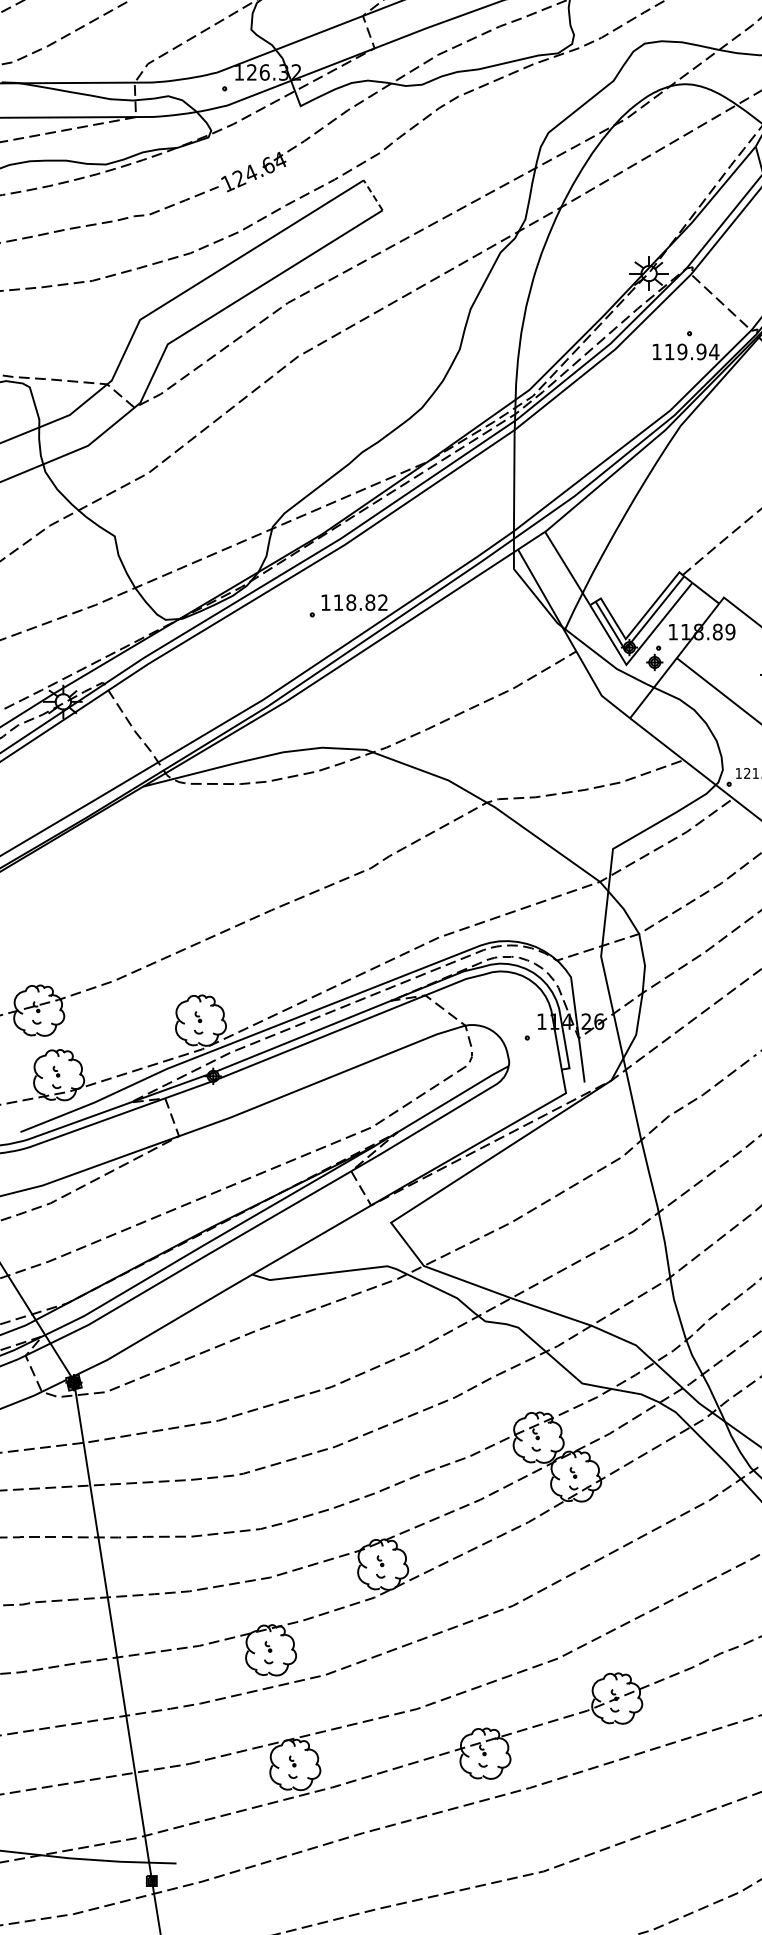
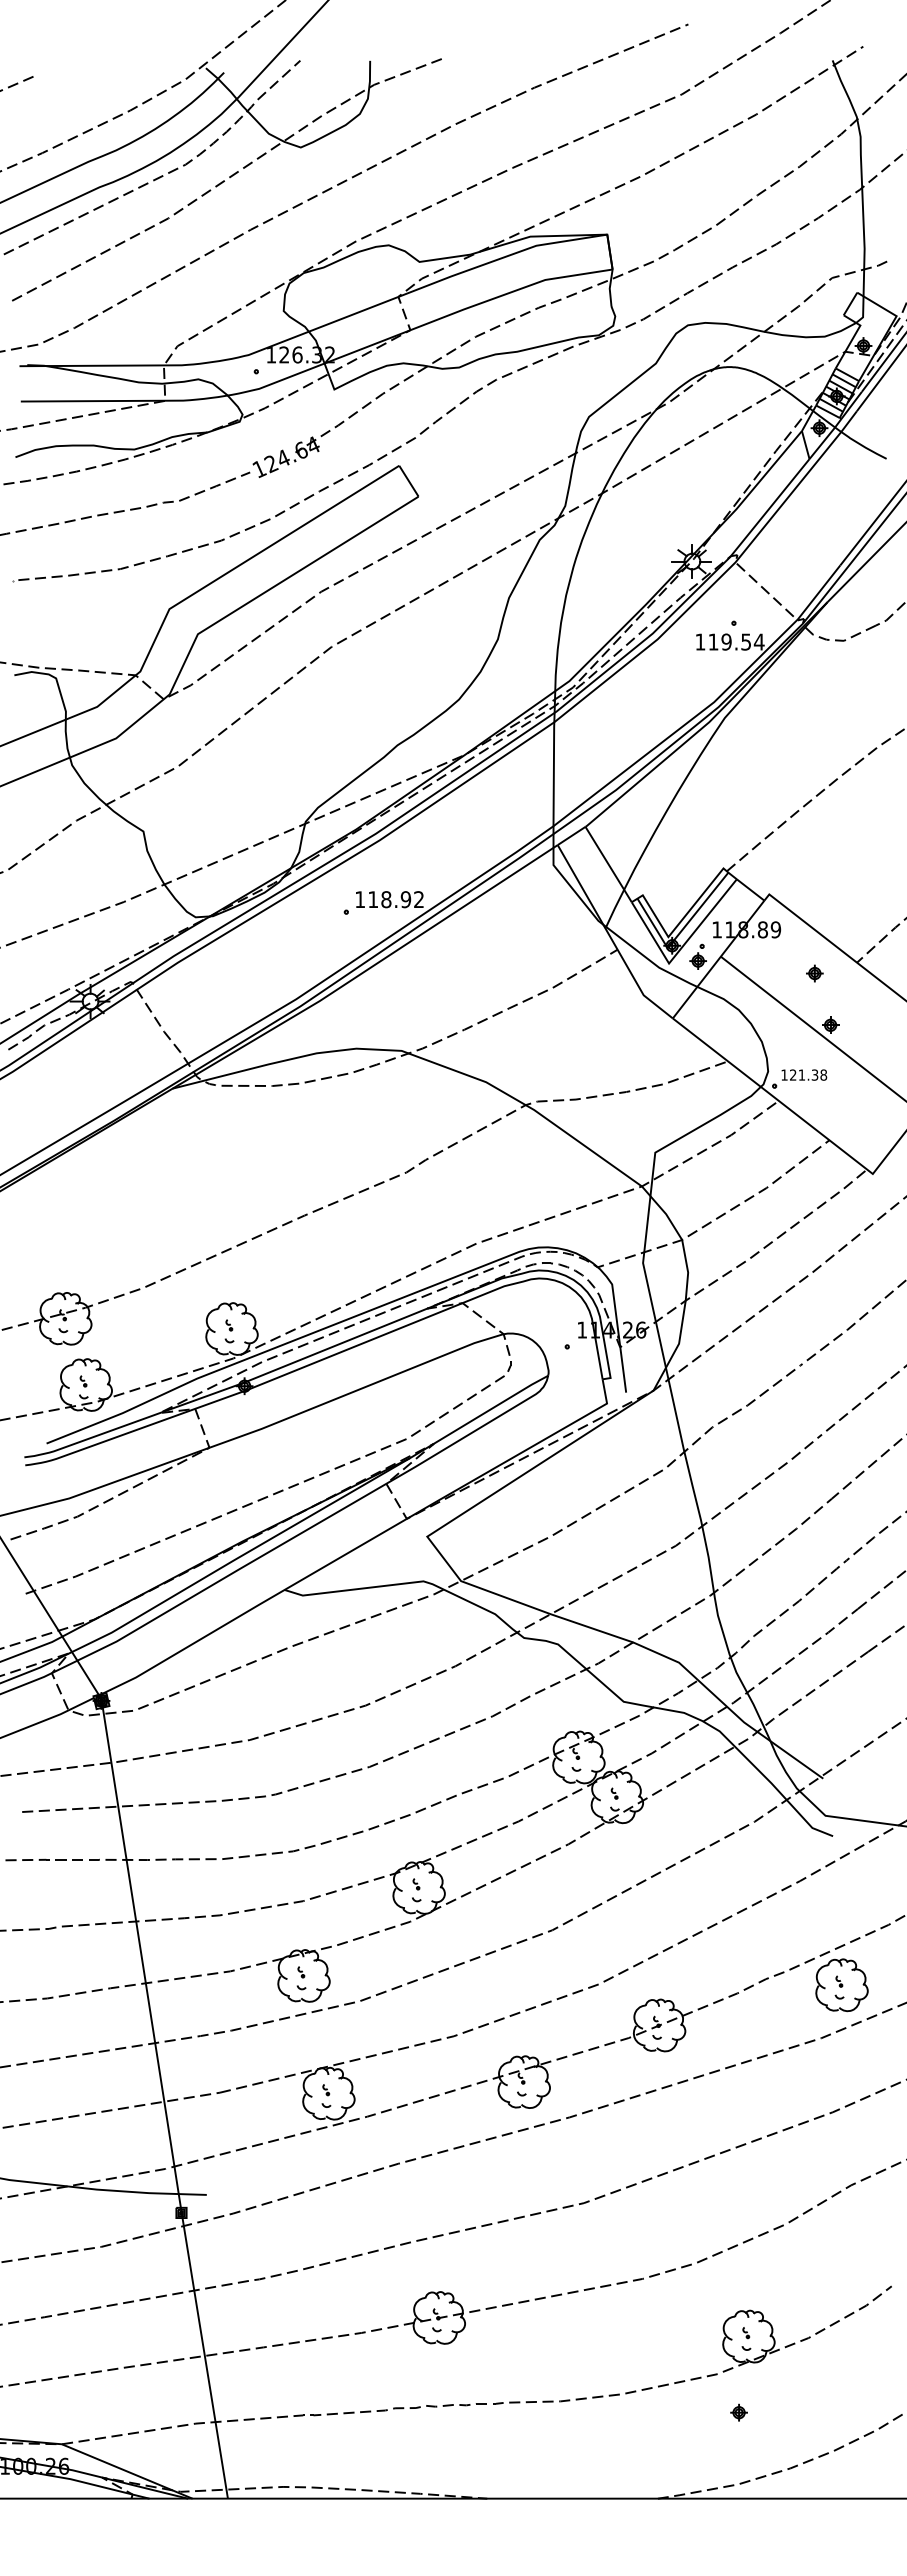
line: (372, 194) -> (408, 480), dashed -> solid
text: (701, 351) -> (746, 641), 119.94 -> 119.54
text: (369, 602) -> (405, 899), 118.82 -> 118.92

